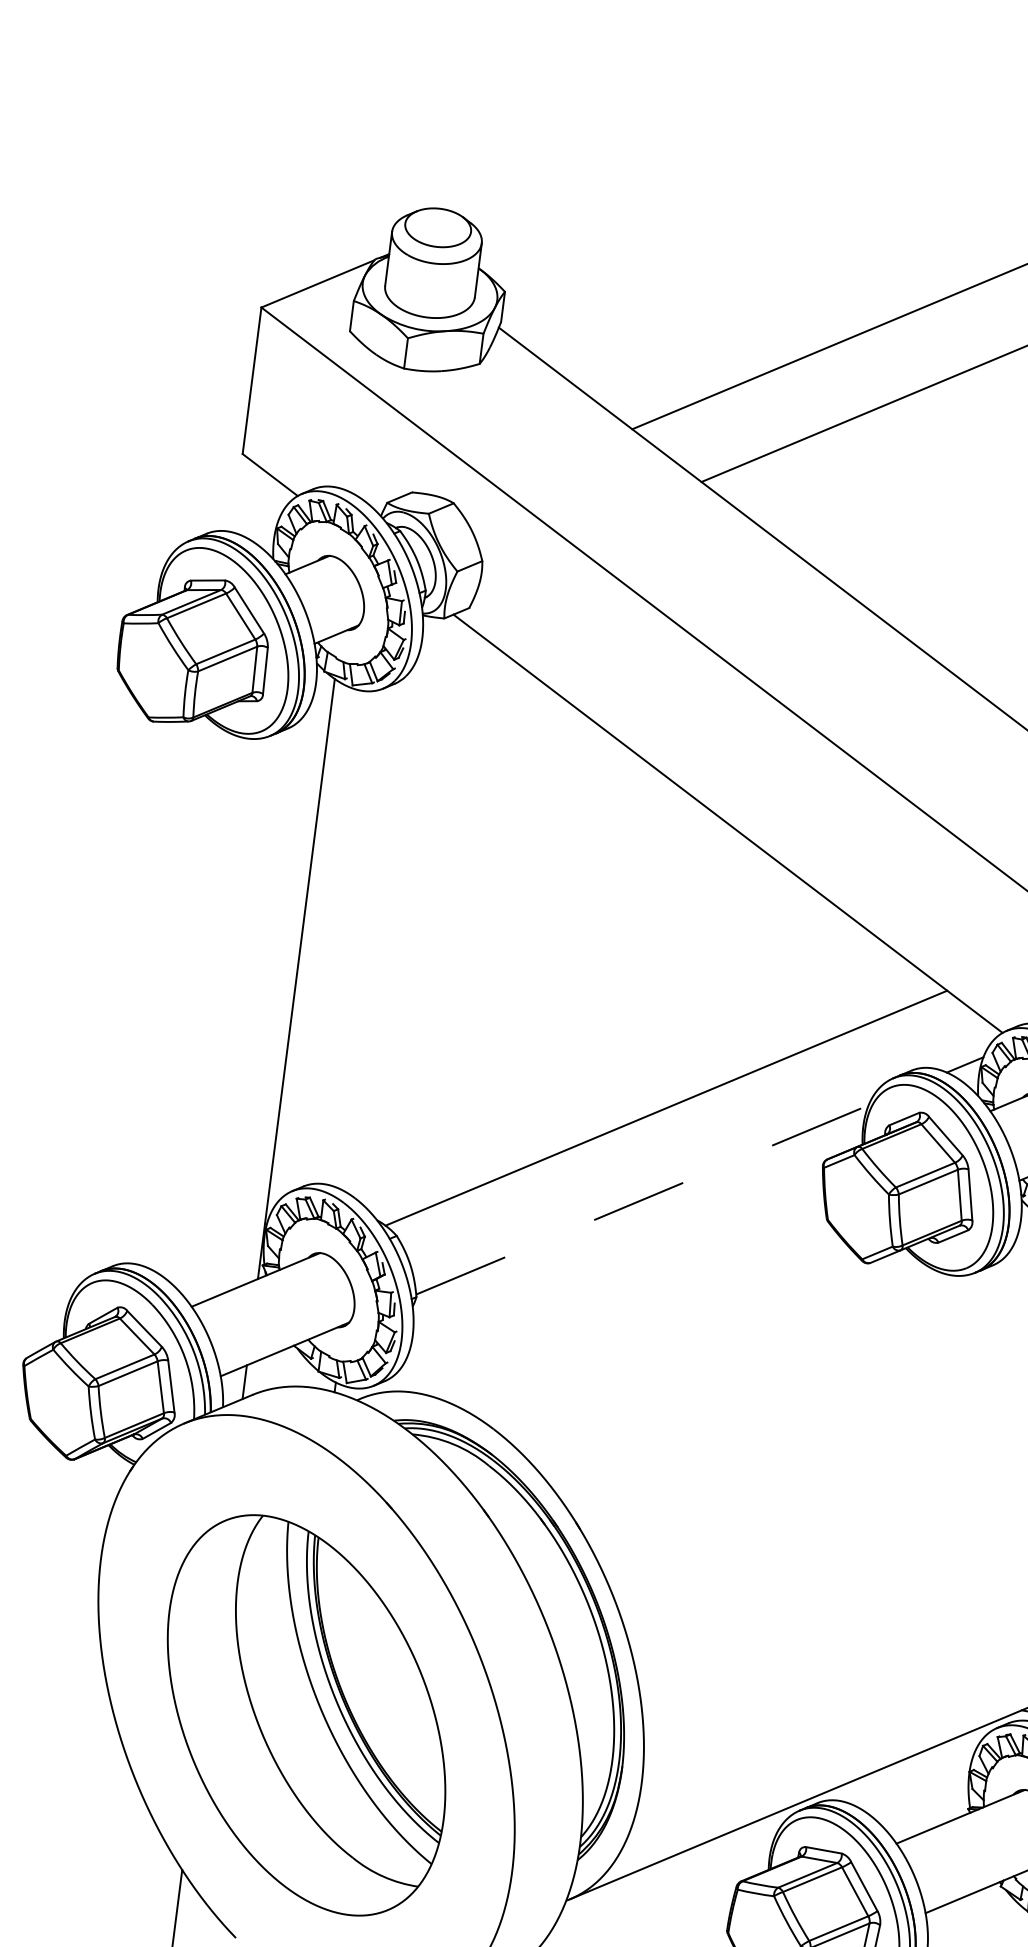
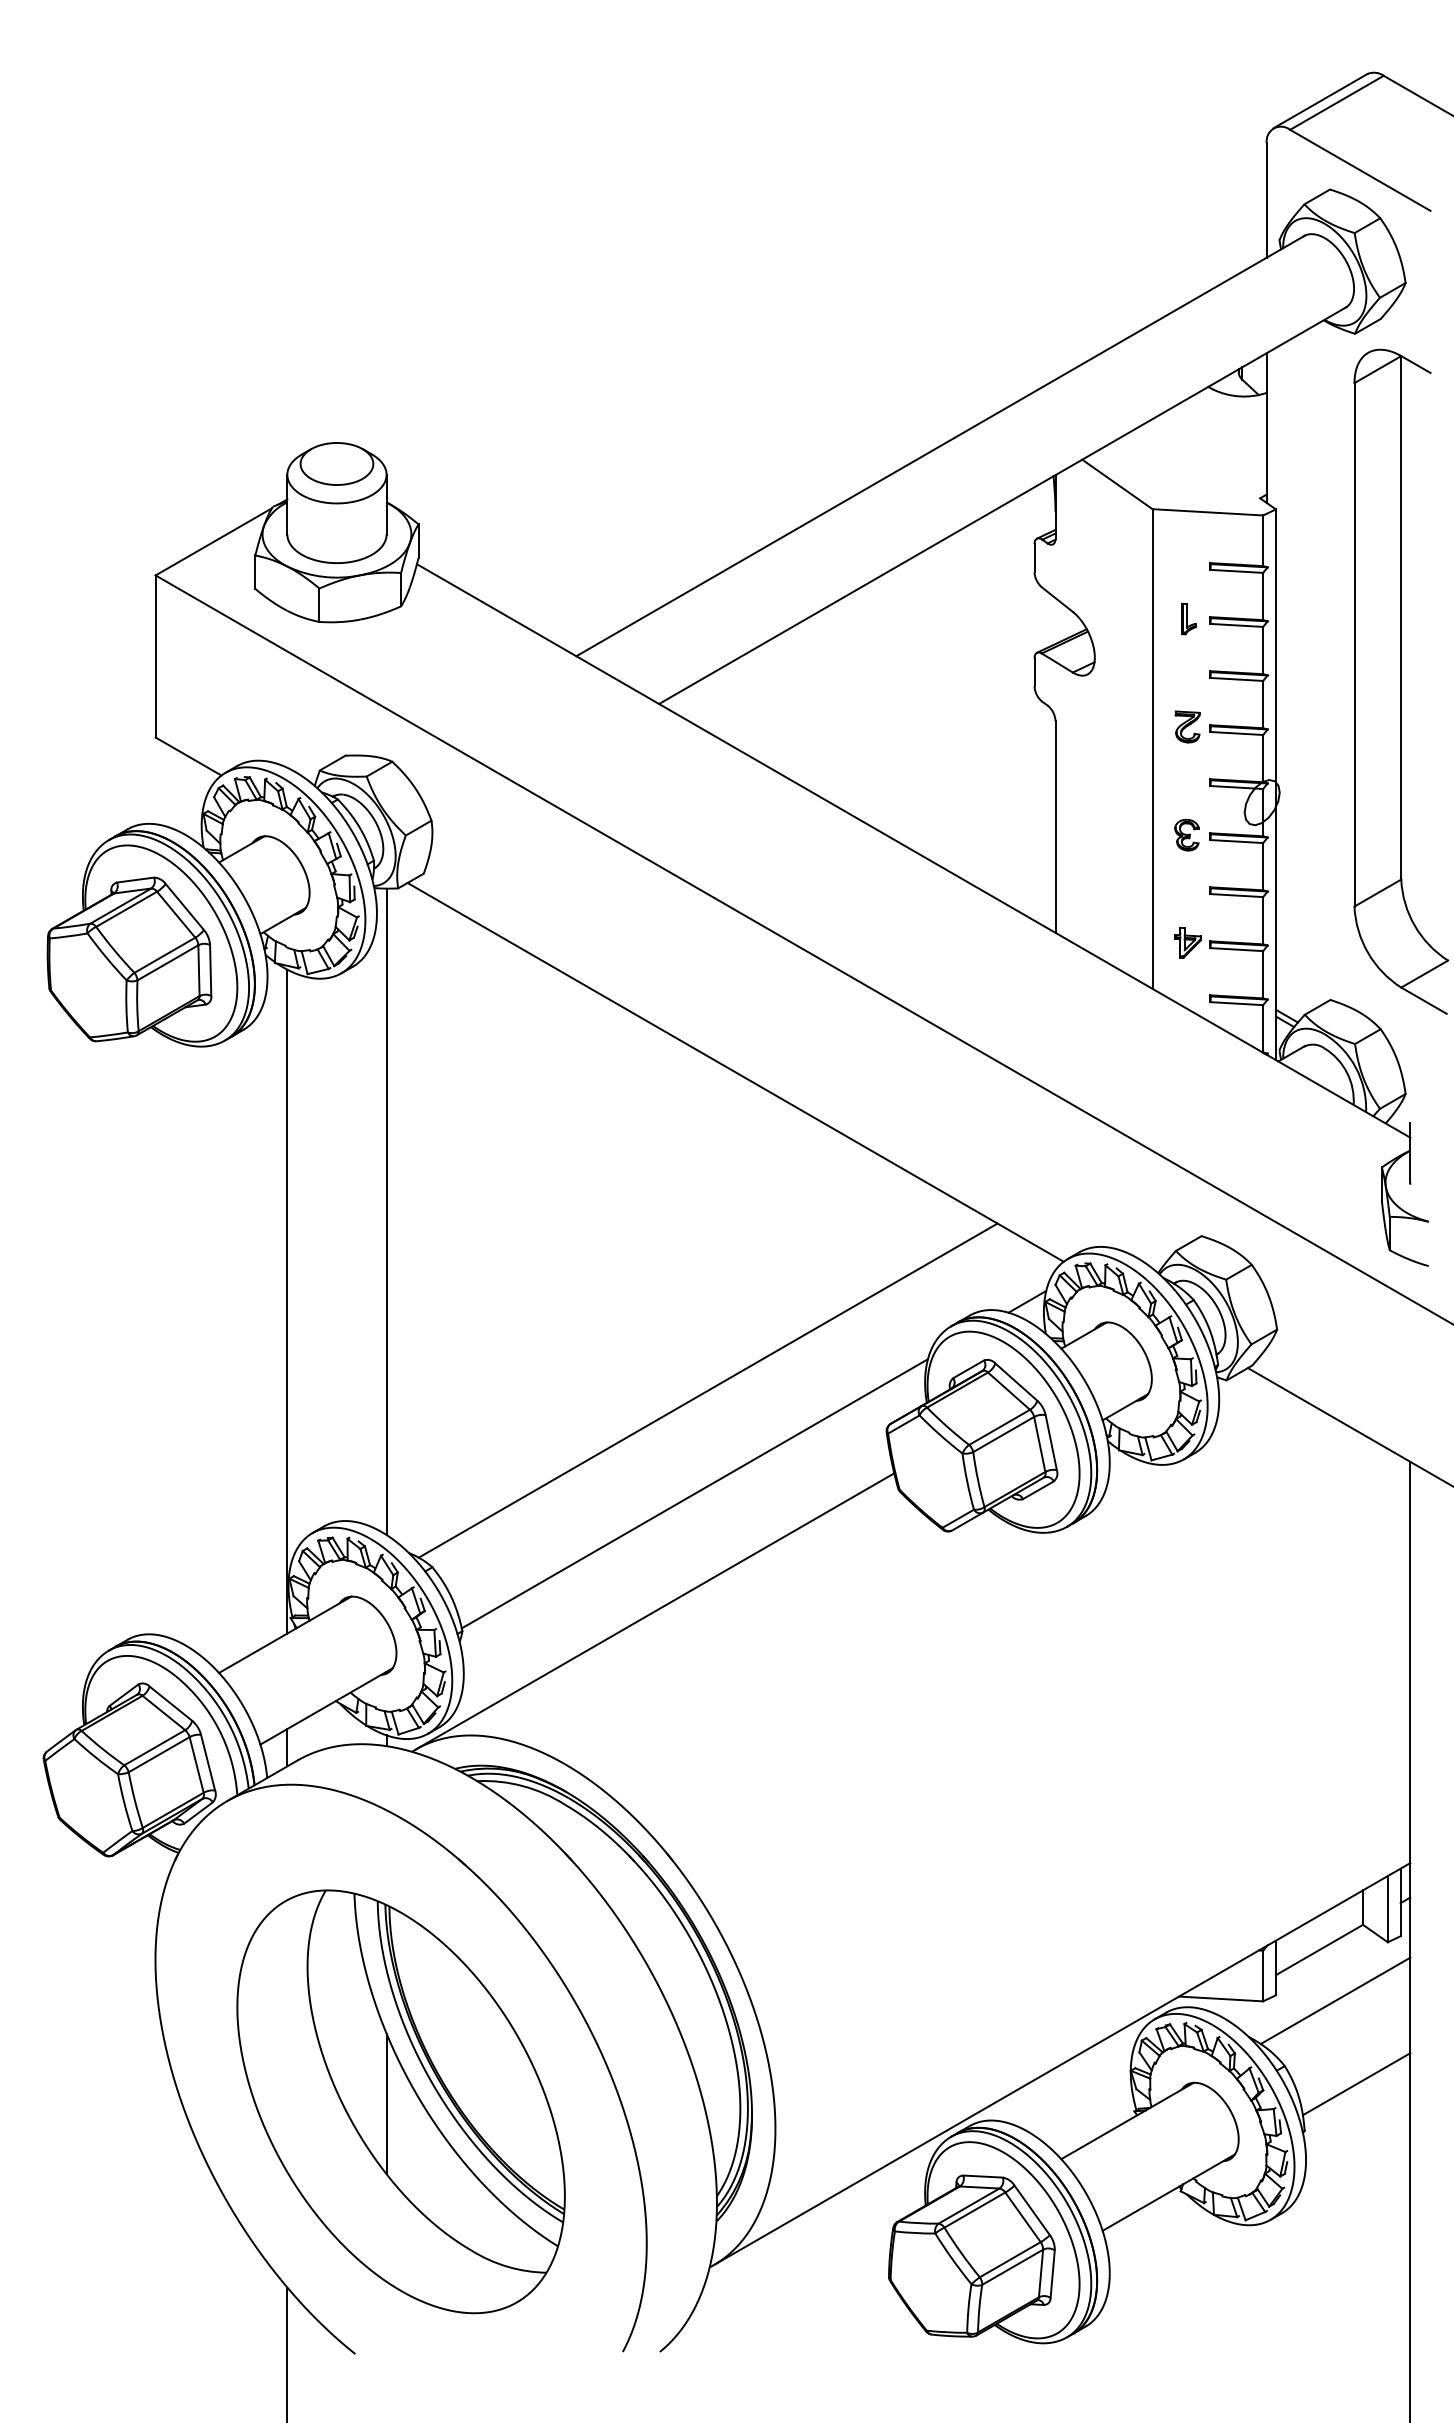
line: (396, 909) -> (386, 1211), added
line: (643, 1199) -> (695, 1493), dashed -> solid
line: (593, 1301) -> (655, 1611), added
line: (293, 1715) -> (386, 2103), added

